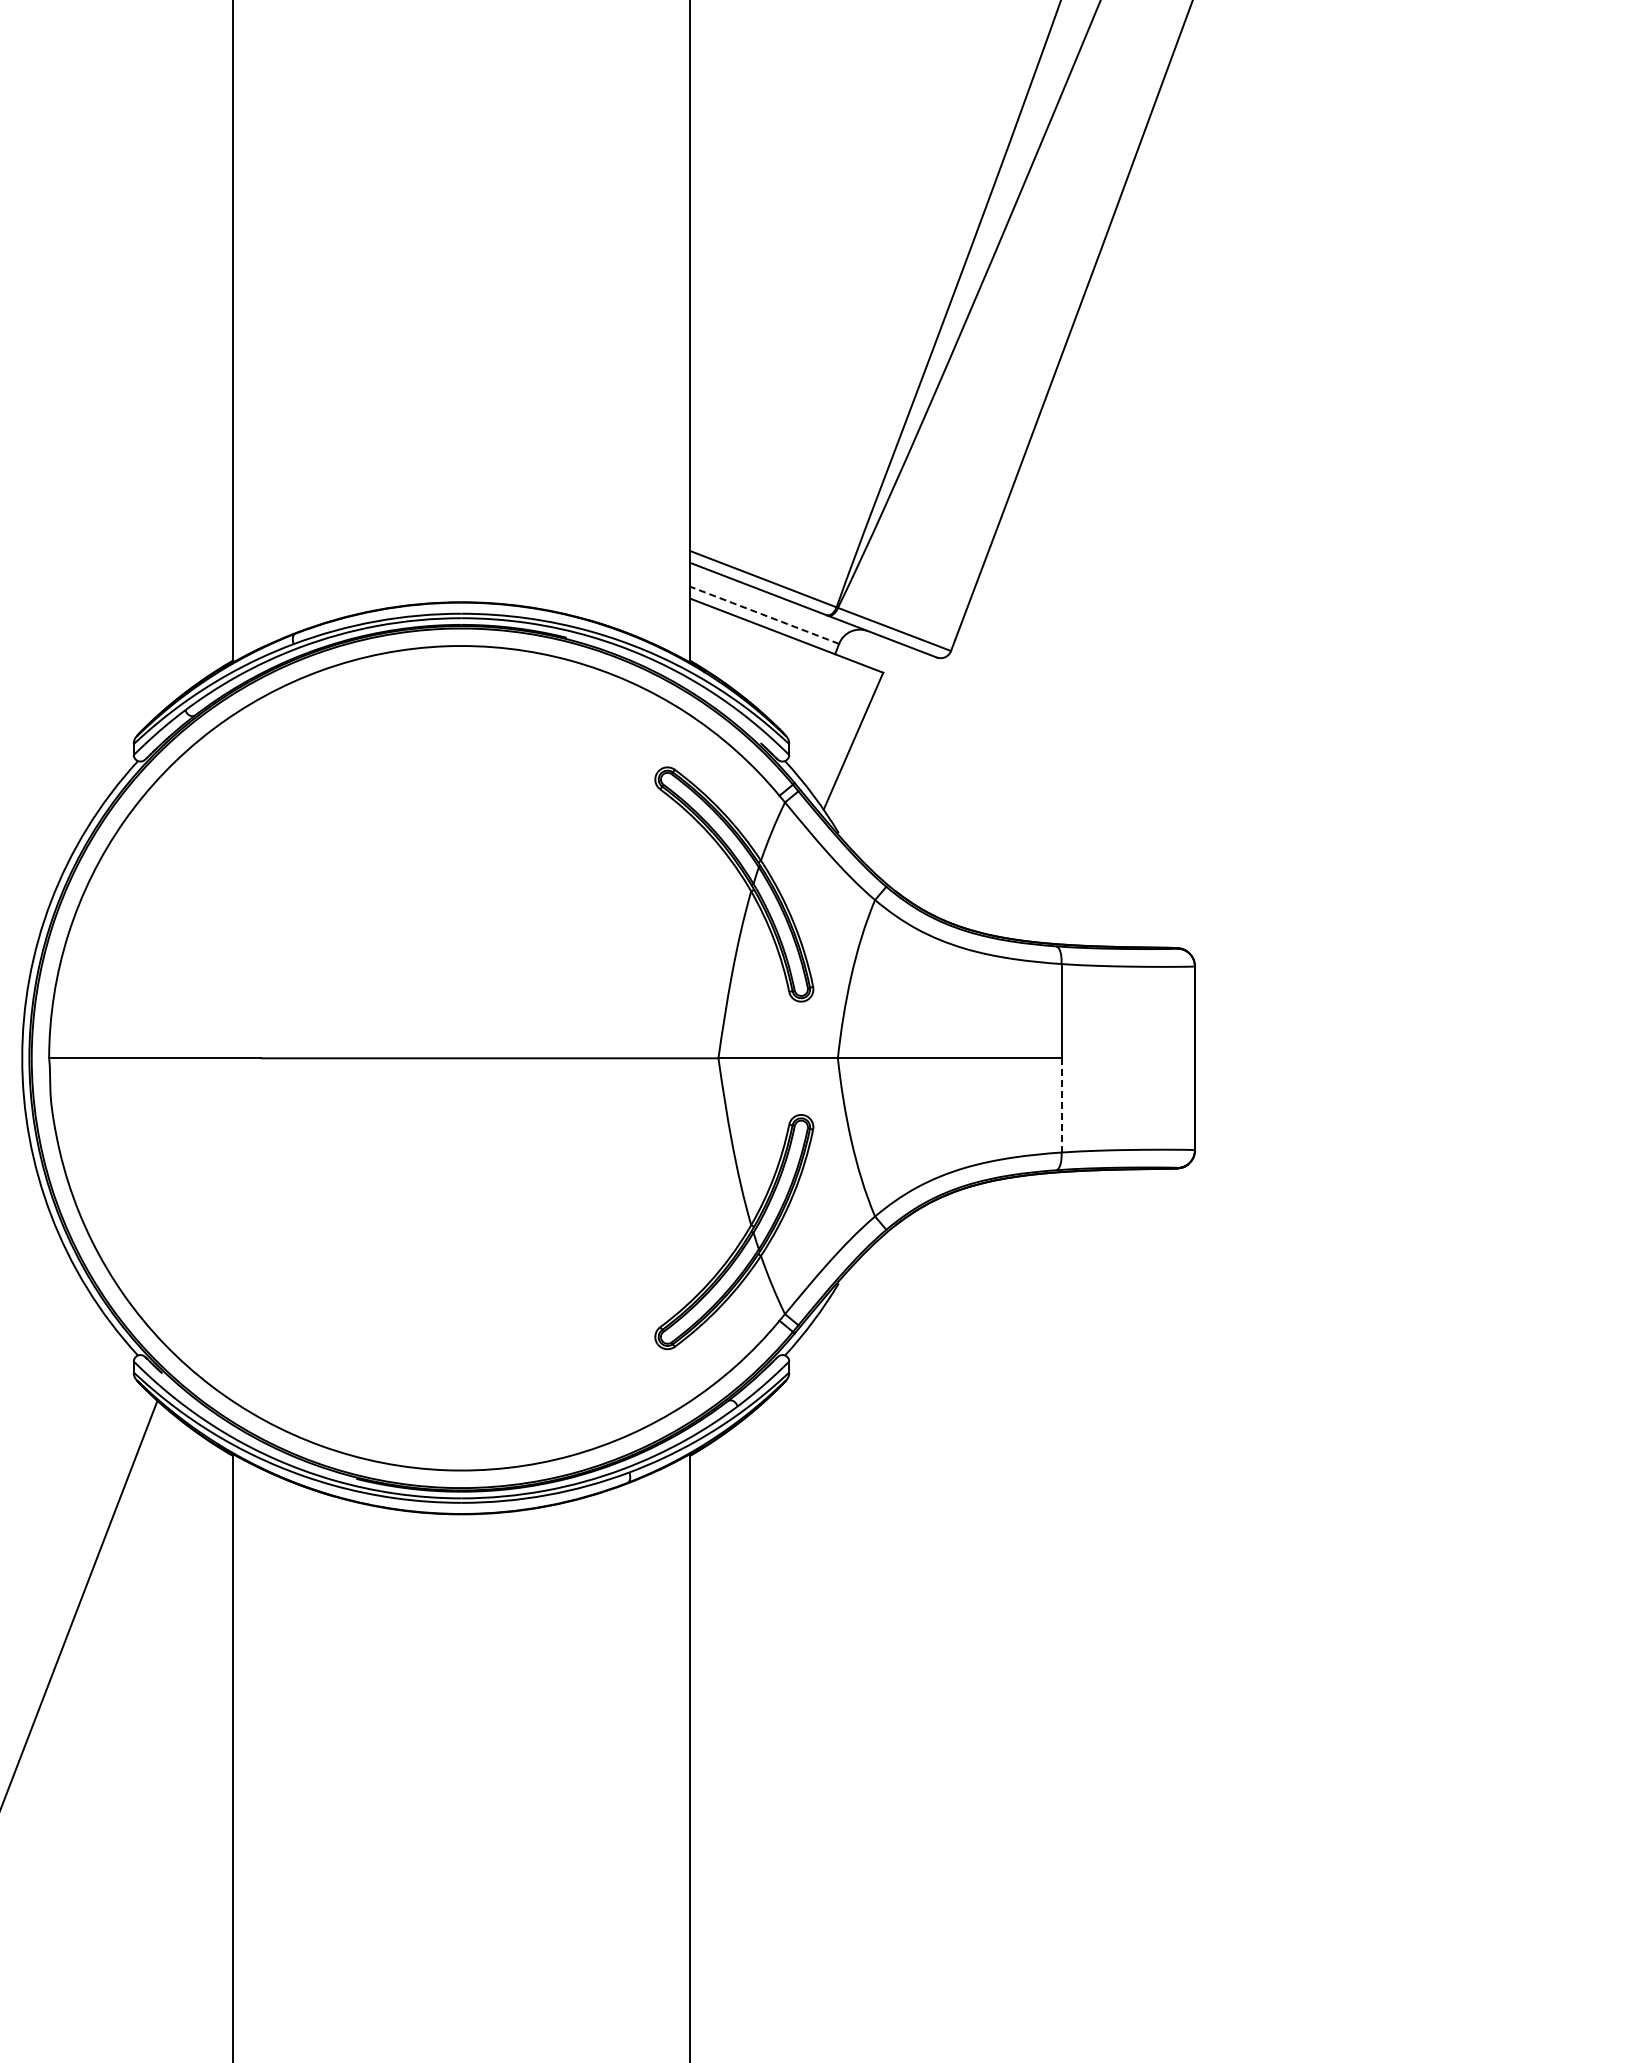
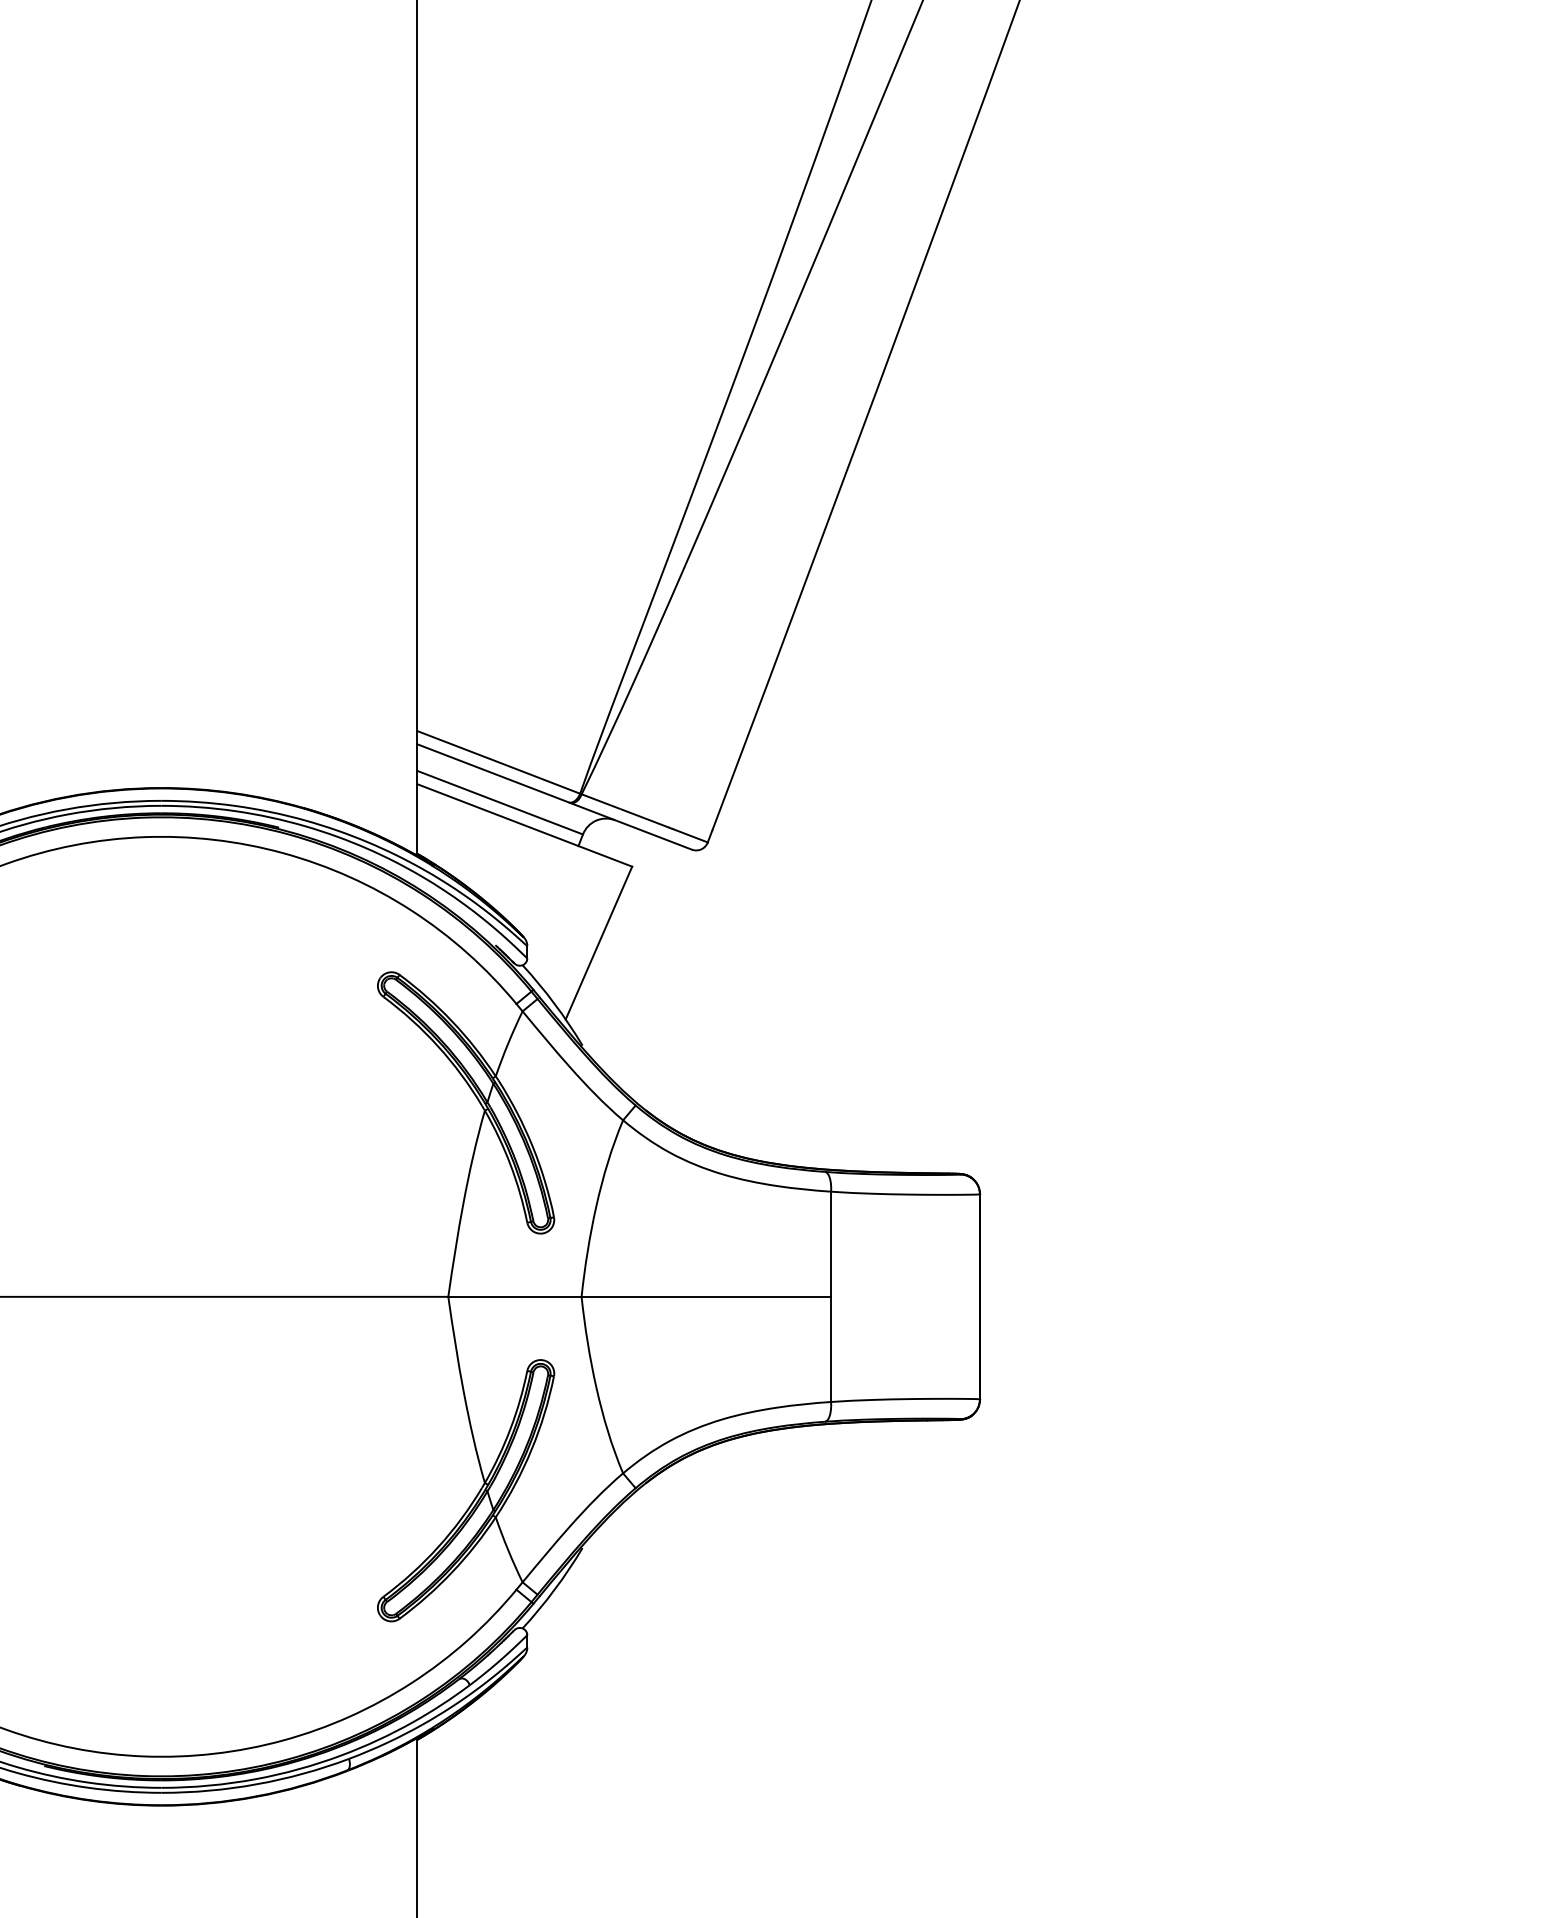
line: (764, 615) -> (499, 802), dashed -> solid
line: (1061, 1104) -> (831, 1348), dashed -> solid

